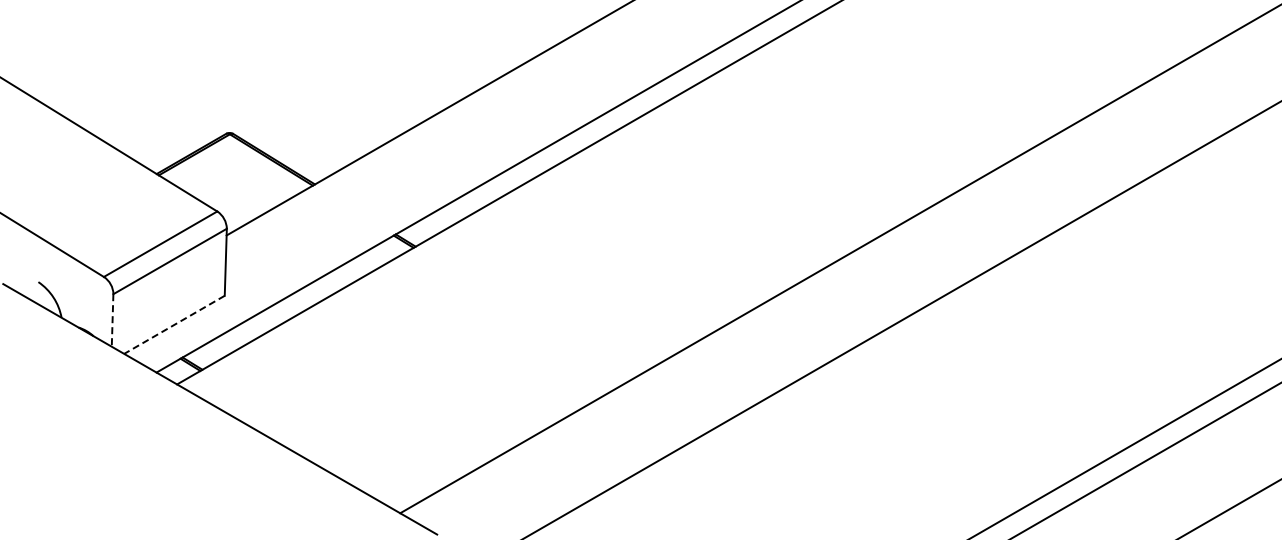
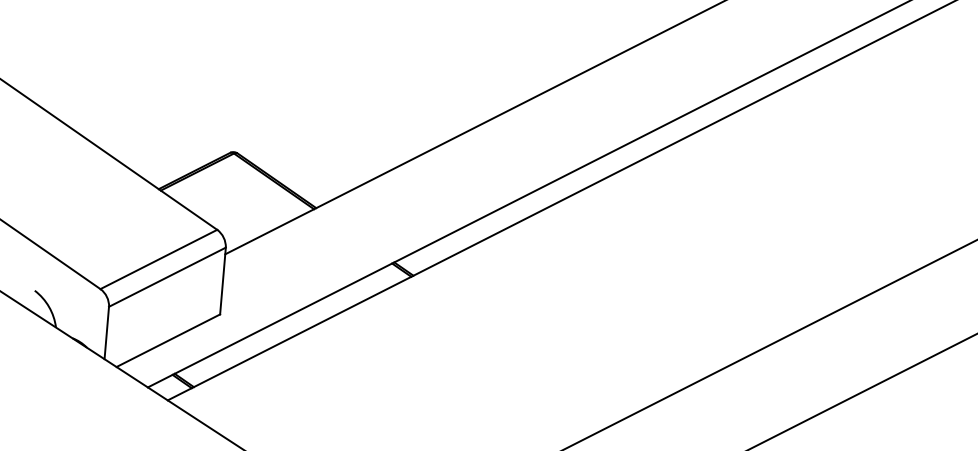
line: (112, 320) -> (106, 333), dashed -> solid
line: (174, 325) -> (168, 341), dashed -> solid

